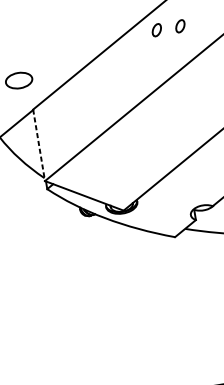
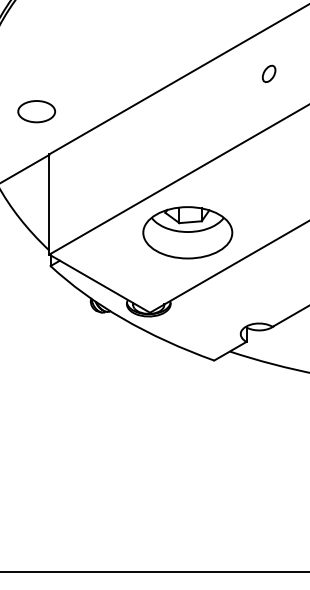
part: (157, 29) -> (236, 73), removed
line: (39, 145) -> (49, 204), dashed -> solid
part: (140, 149) -> (187, 232), added

